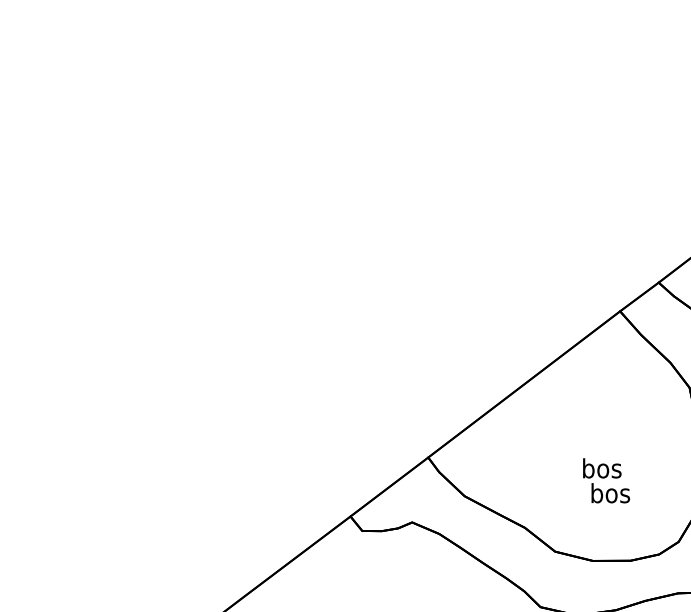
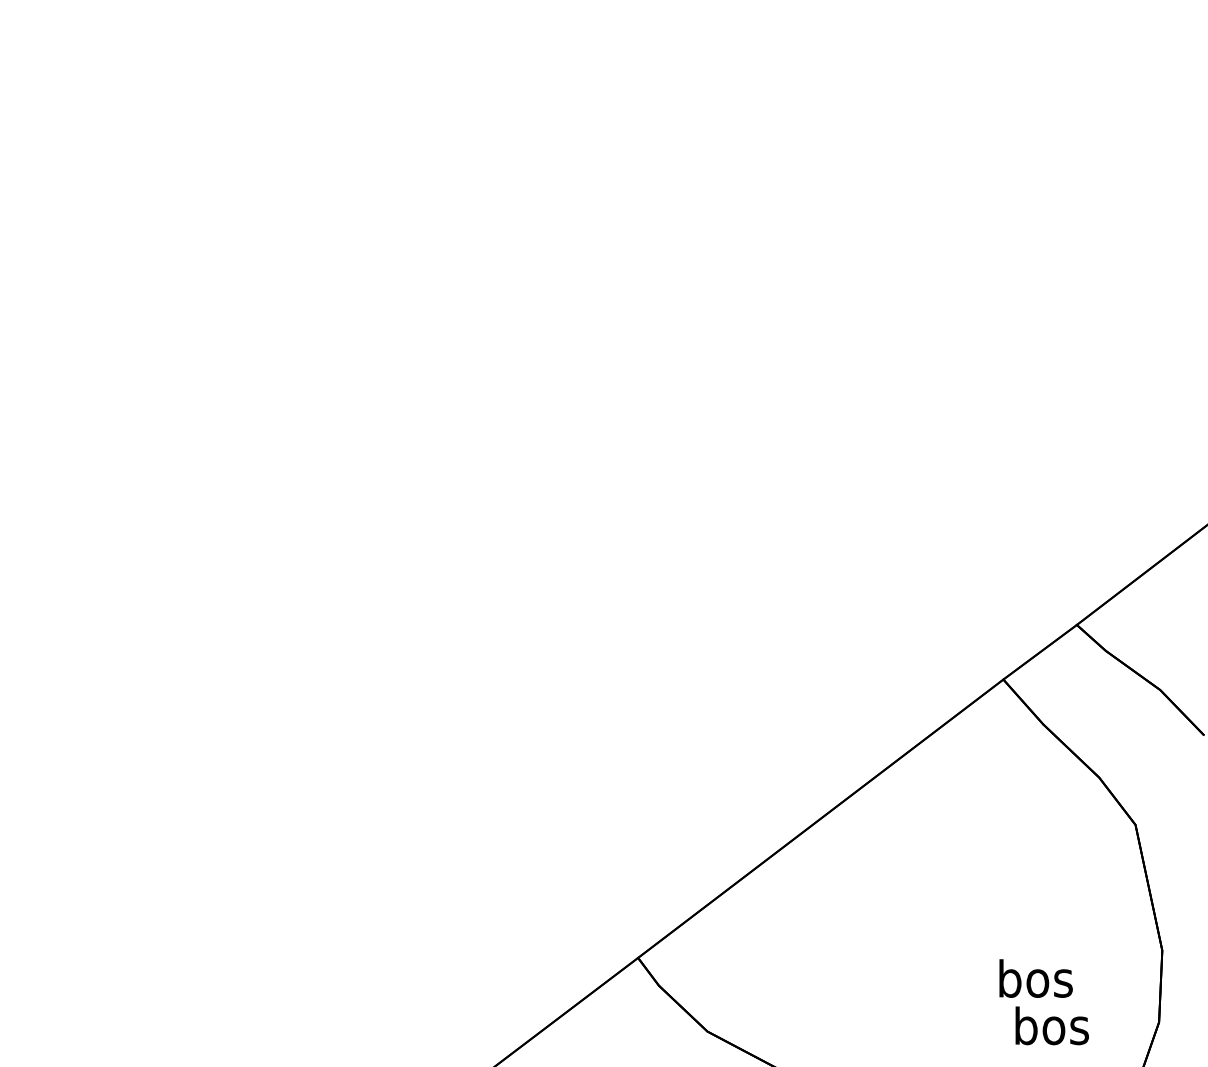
text: (606, 480) -> (1044, 1001), moved

